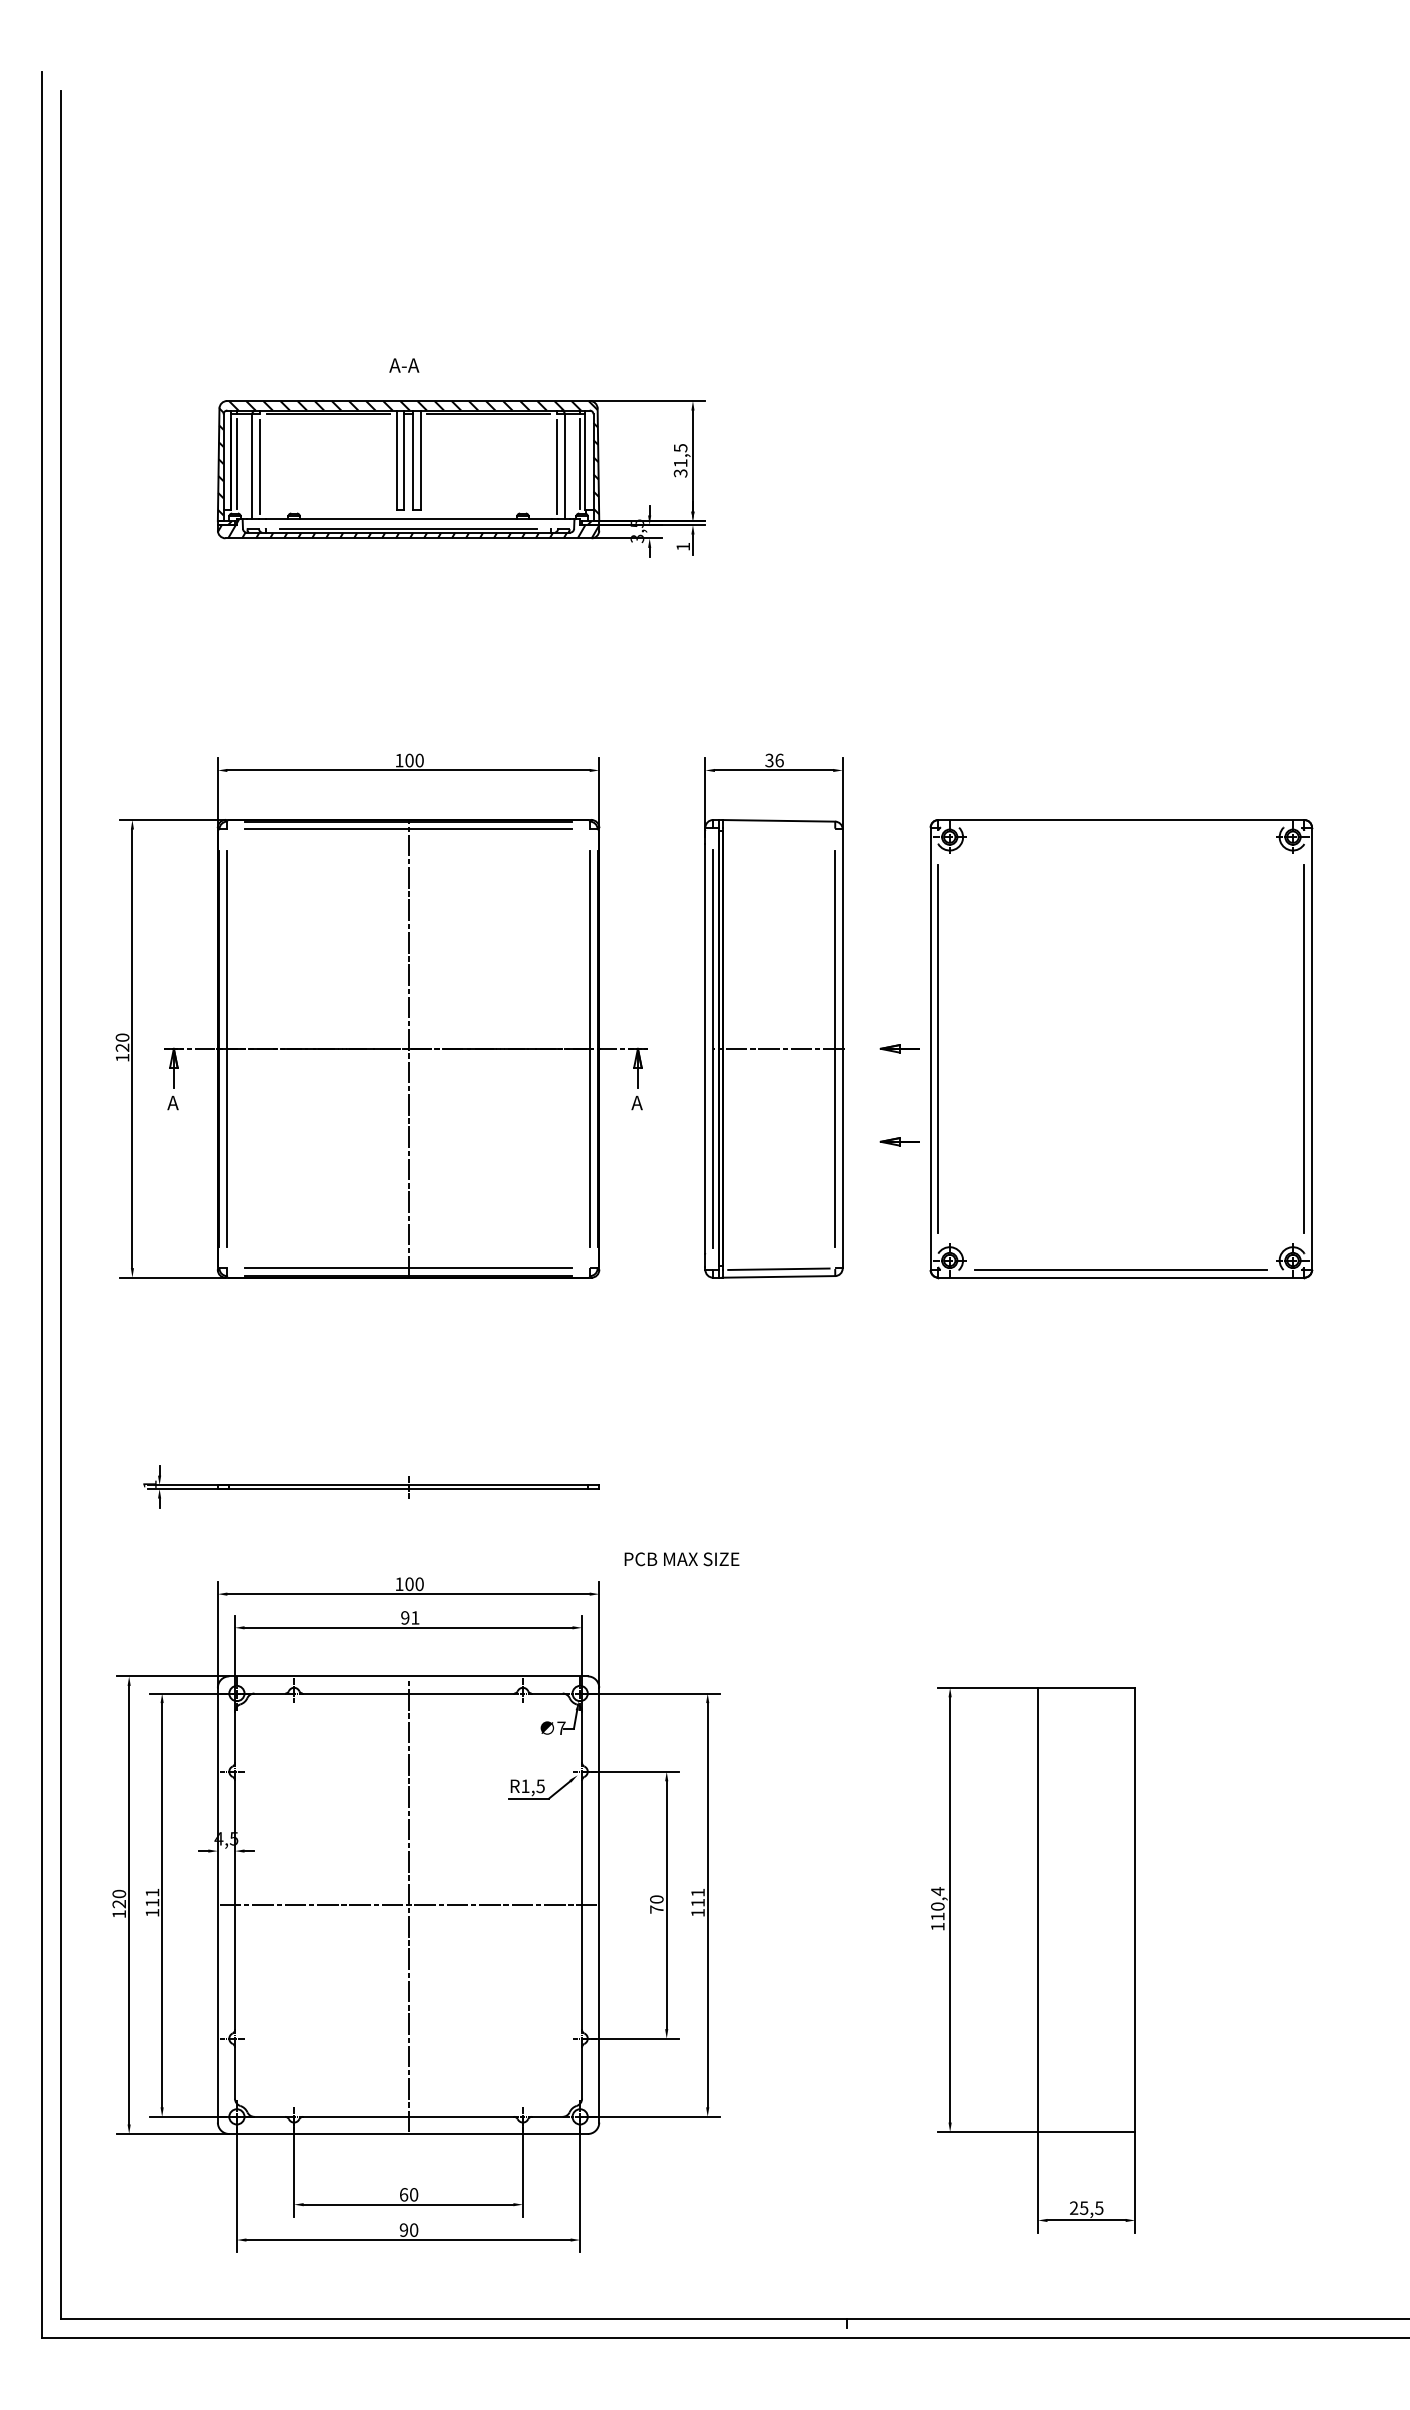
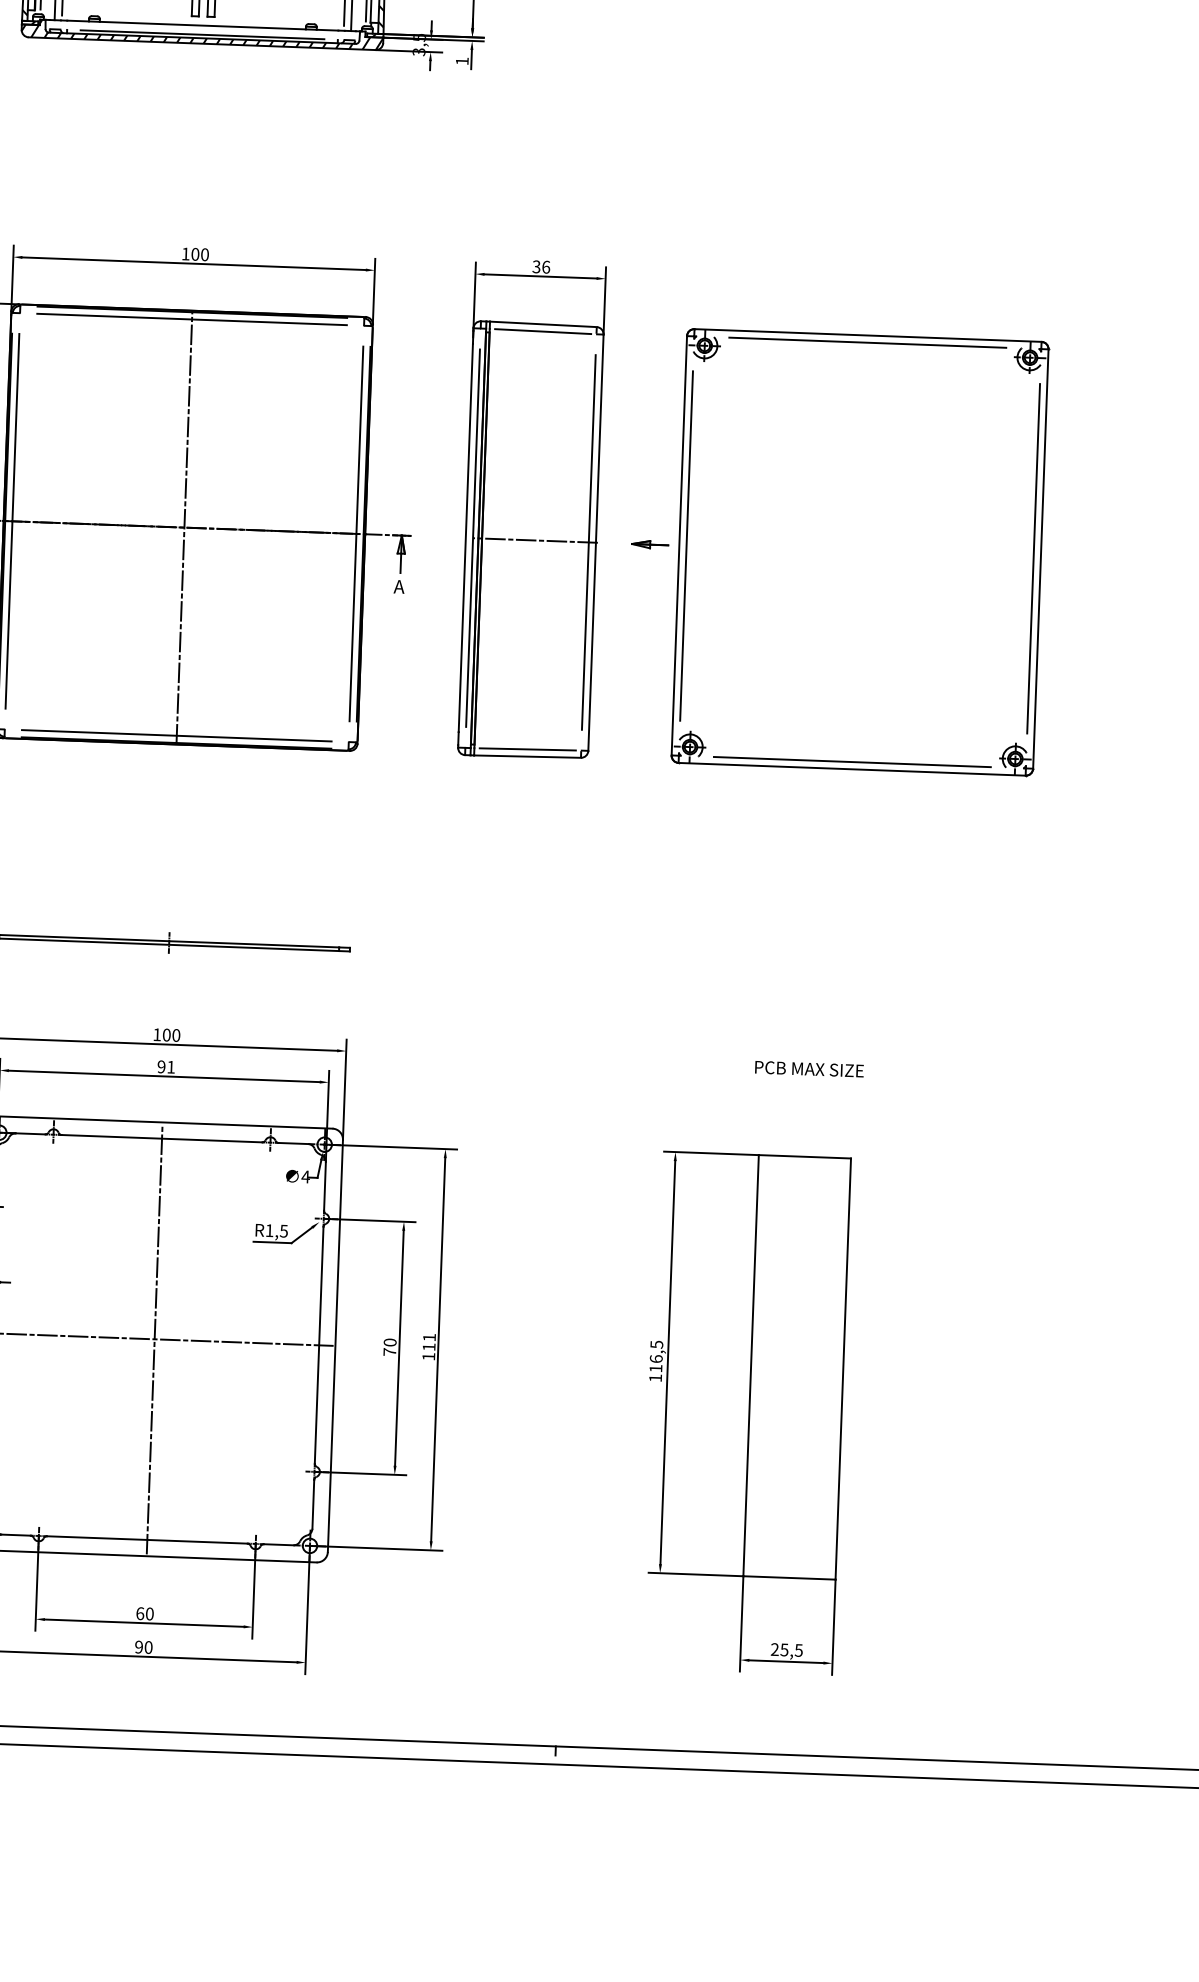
line: (1121, 827) -> (867, 342), added
line: (778, 828) -> (542, 331), added
part: (899, 1141) -> (646, 632), removed
text: (681, 1559) -> (808, 1069), moved
text: (560, 1727) -> (304, 1176), 7 -> 4
text: (937, 1898) -> (656, 1351), 110,4 -> 116,5

